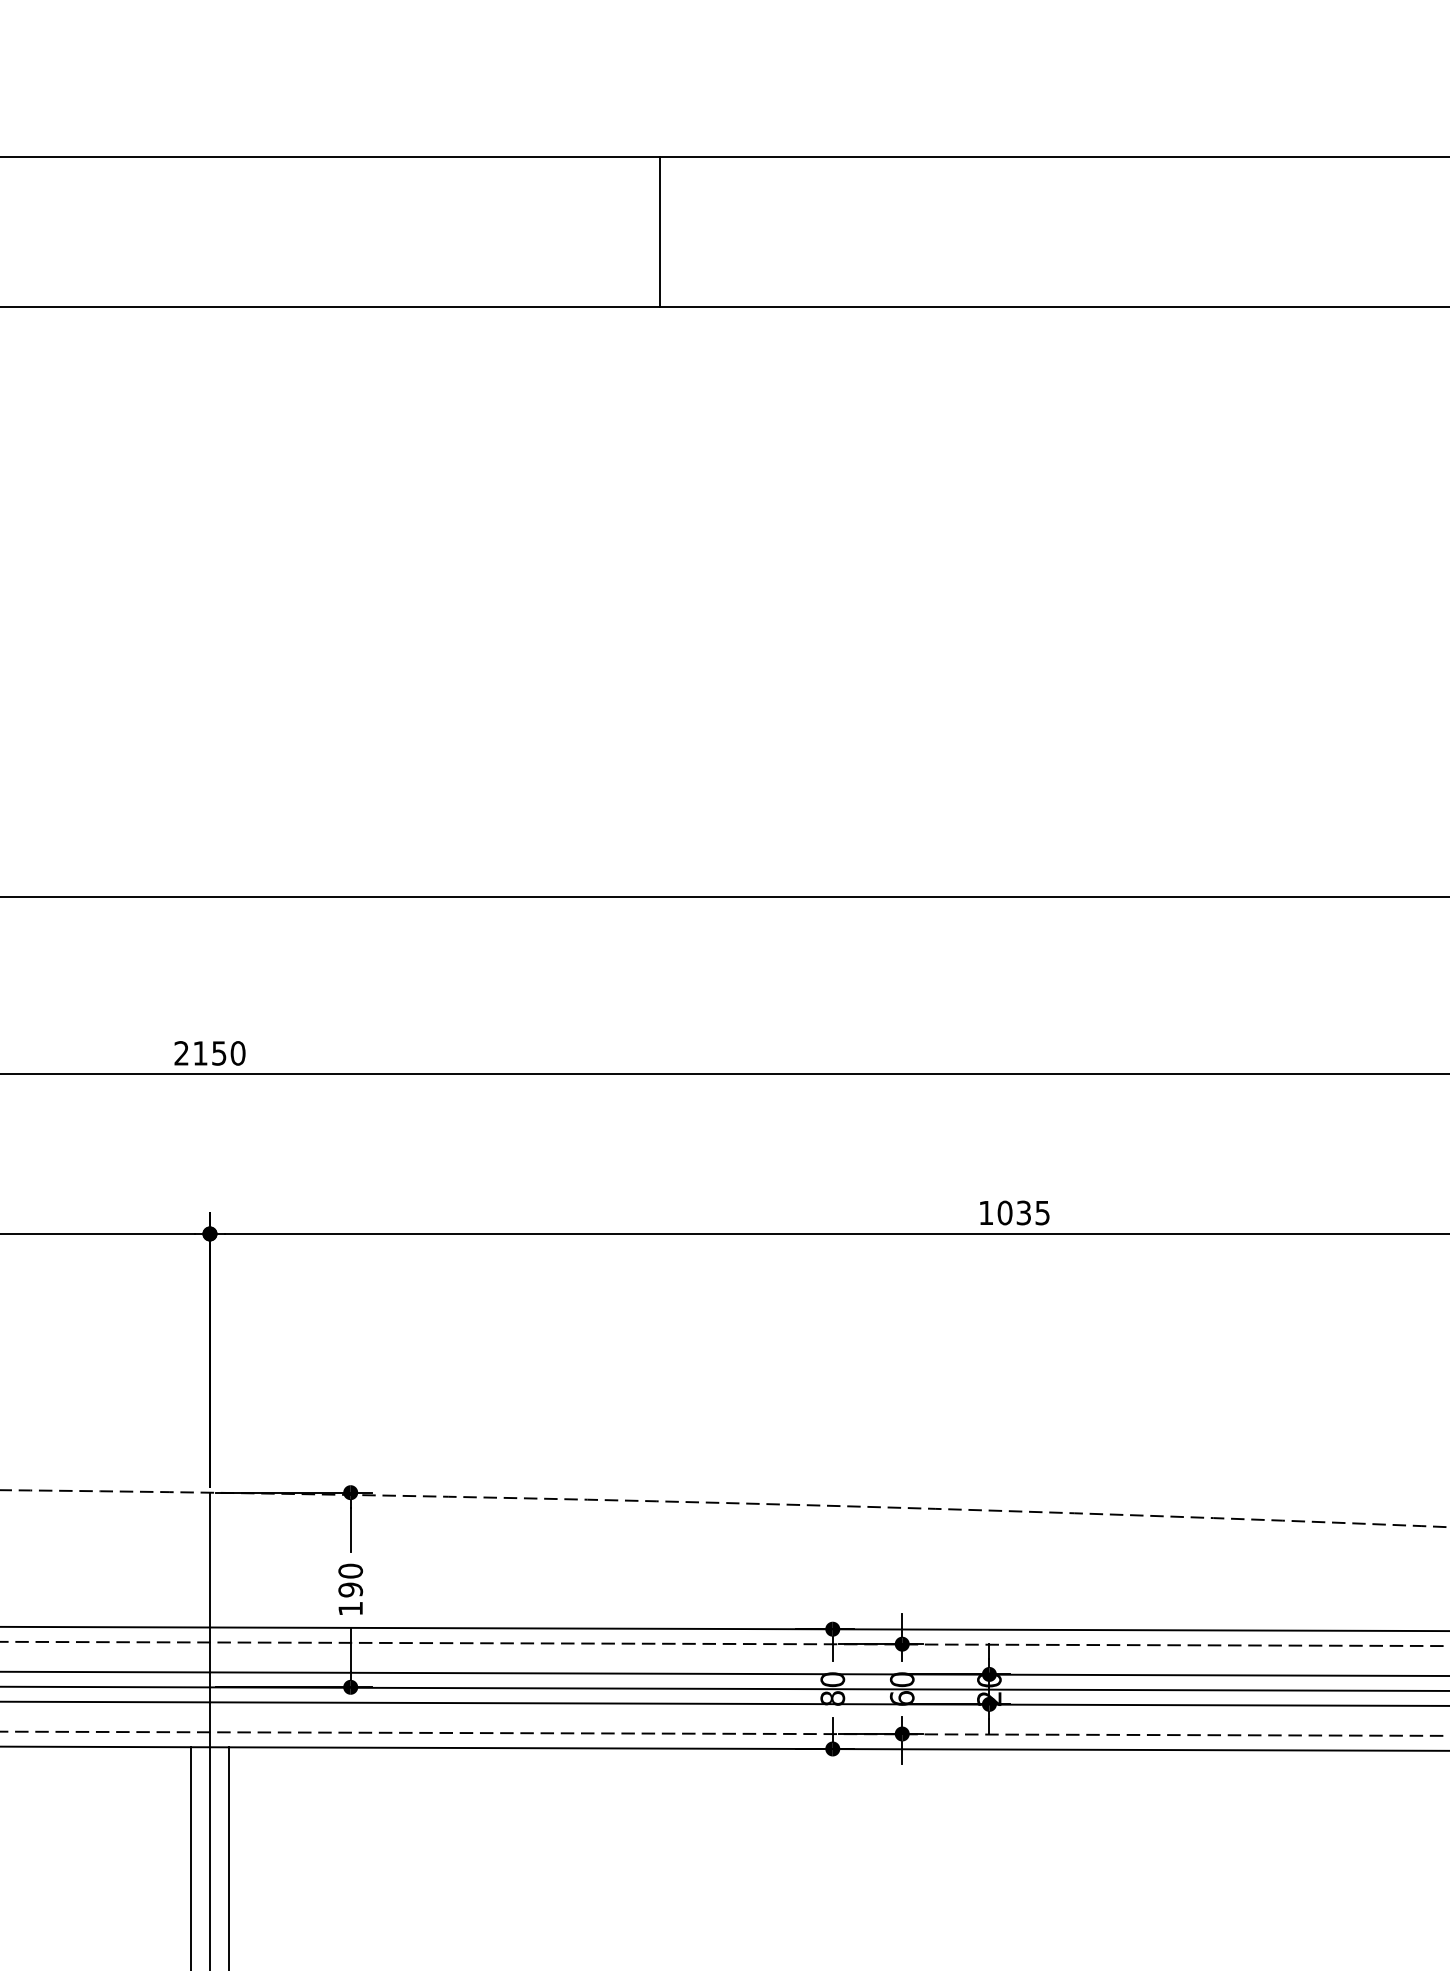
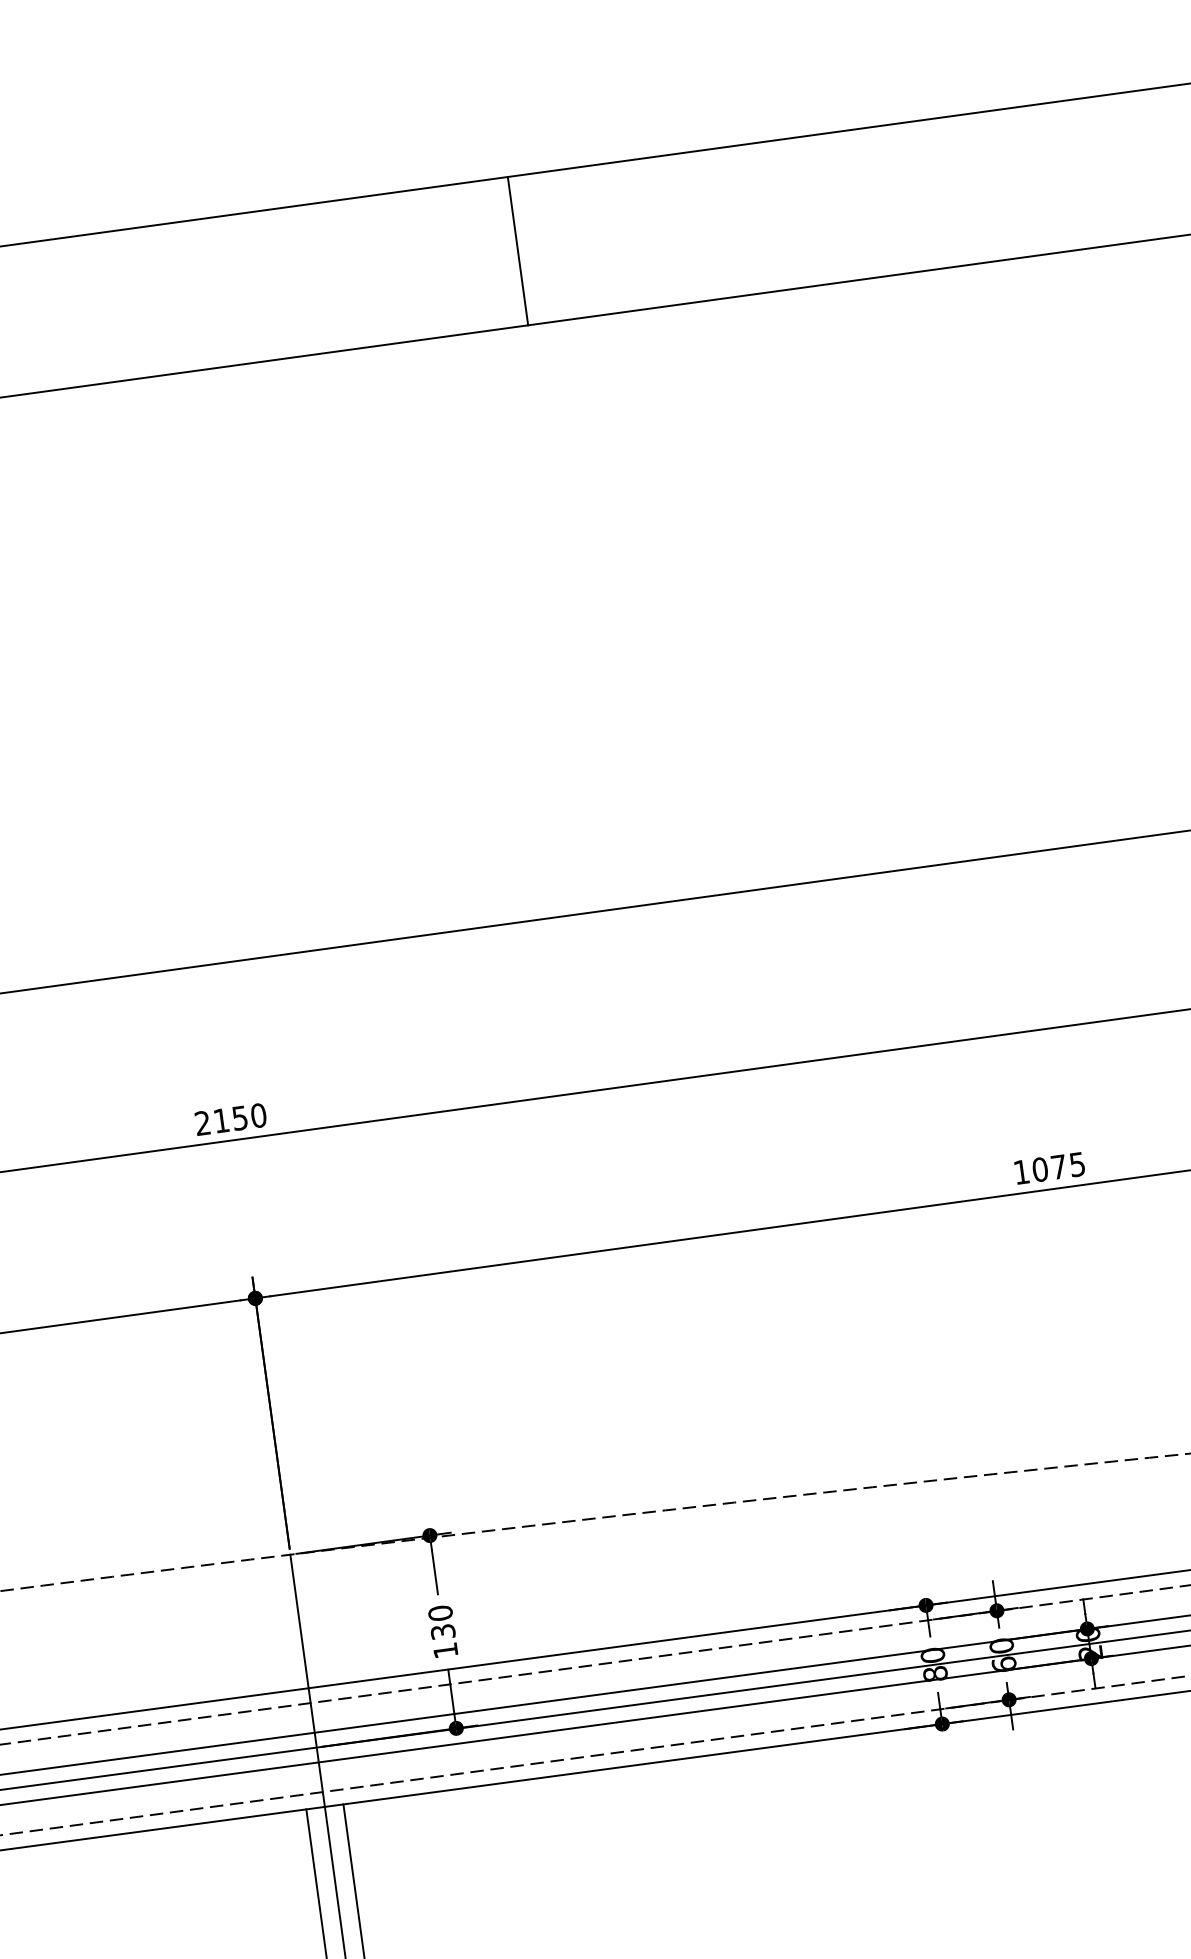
line: (660, 231) -> (518, 250), moved
text: (1023, 1212) -> (1058, 1166), 1035 -> 1075
text: (350, 1589) -> (442, 1631), 190 -> 130

